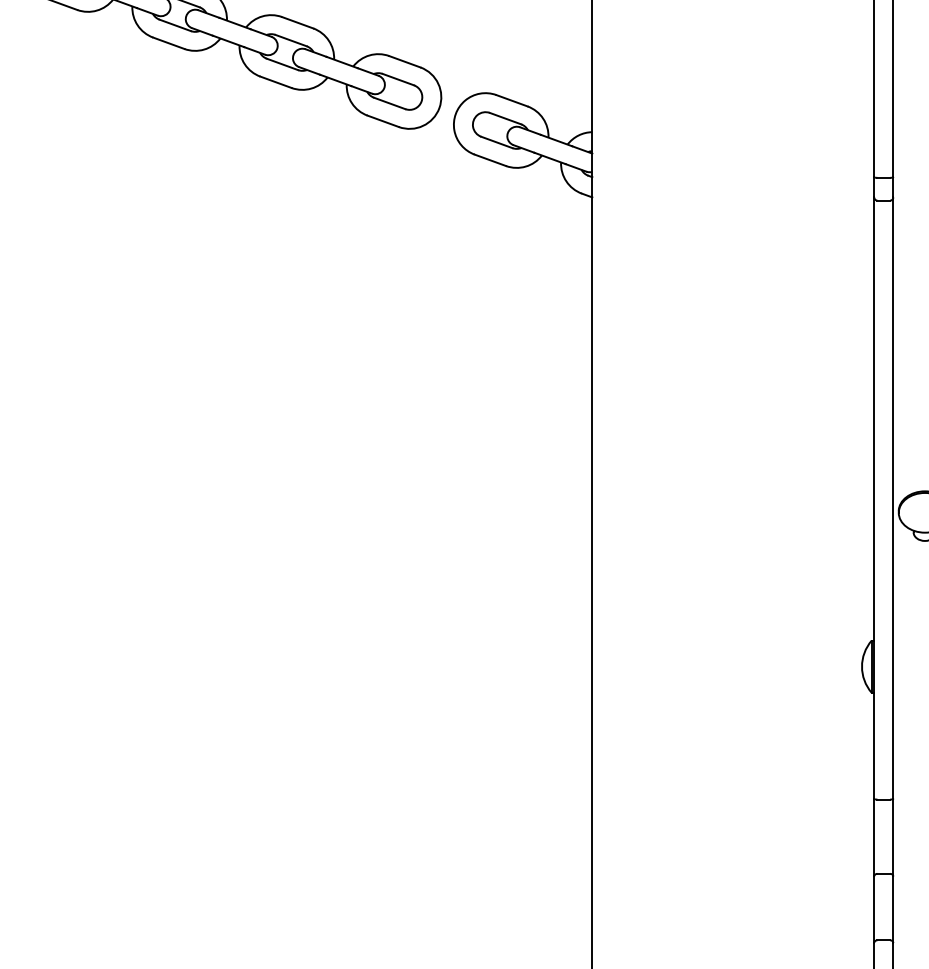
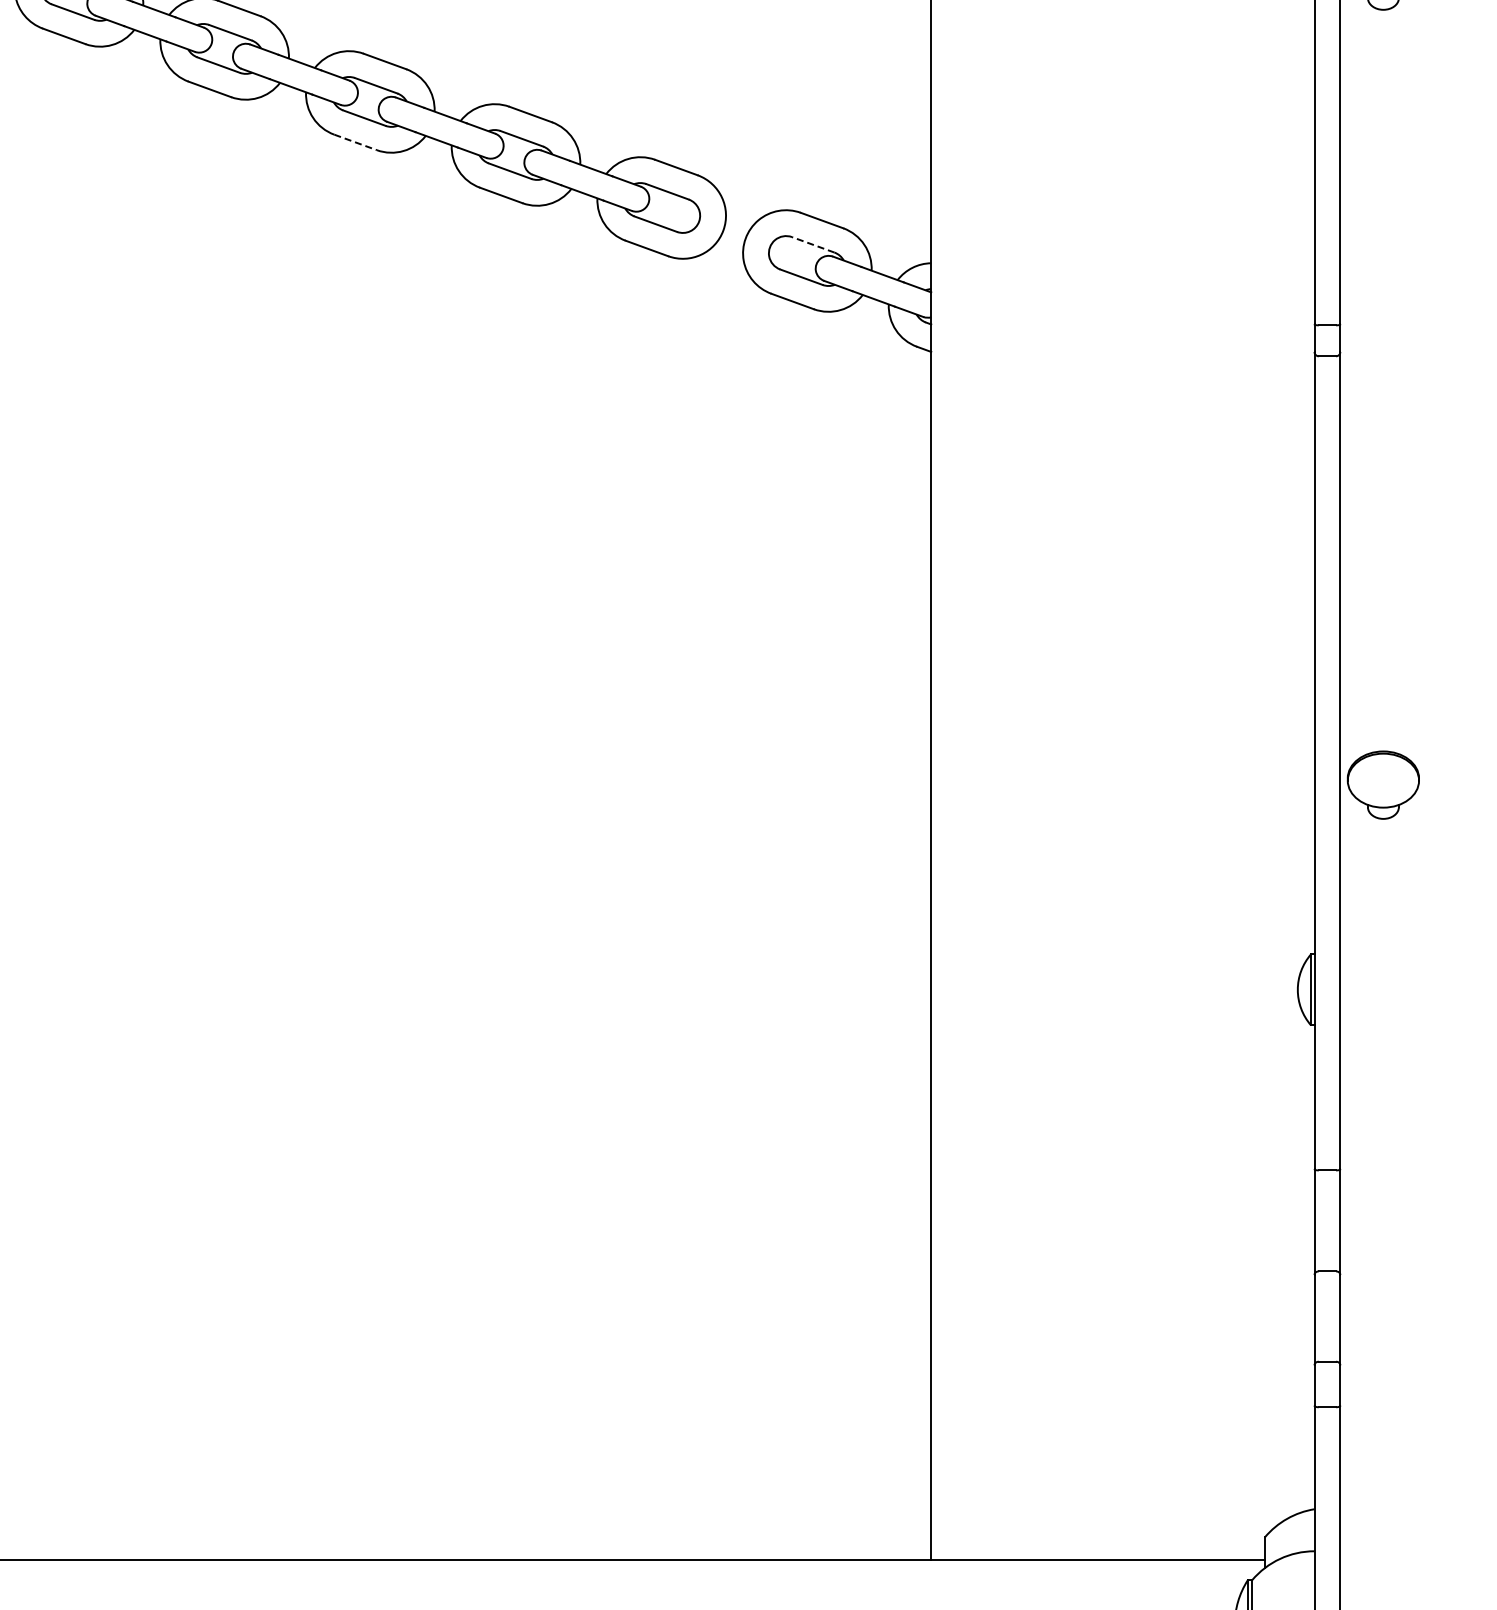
line: (168, 43) -> (355, 142), solid -> dashed
line: (505, 118) -> (813, 244), solid -> dashed

